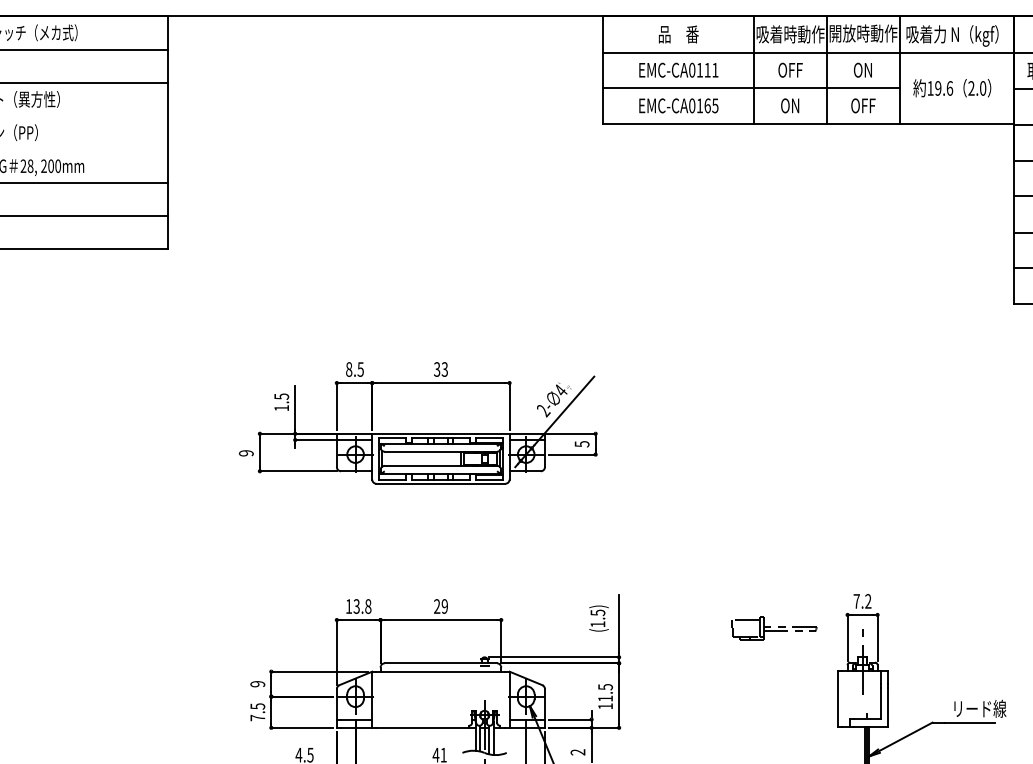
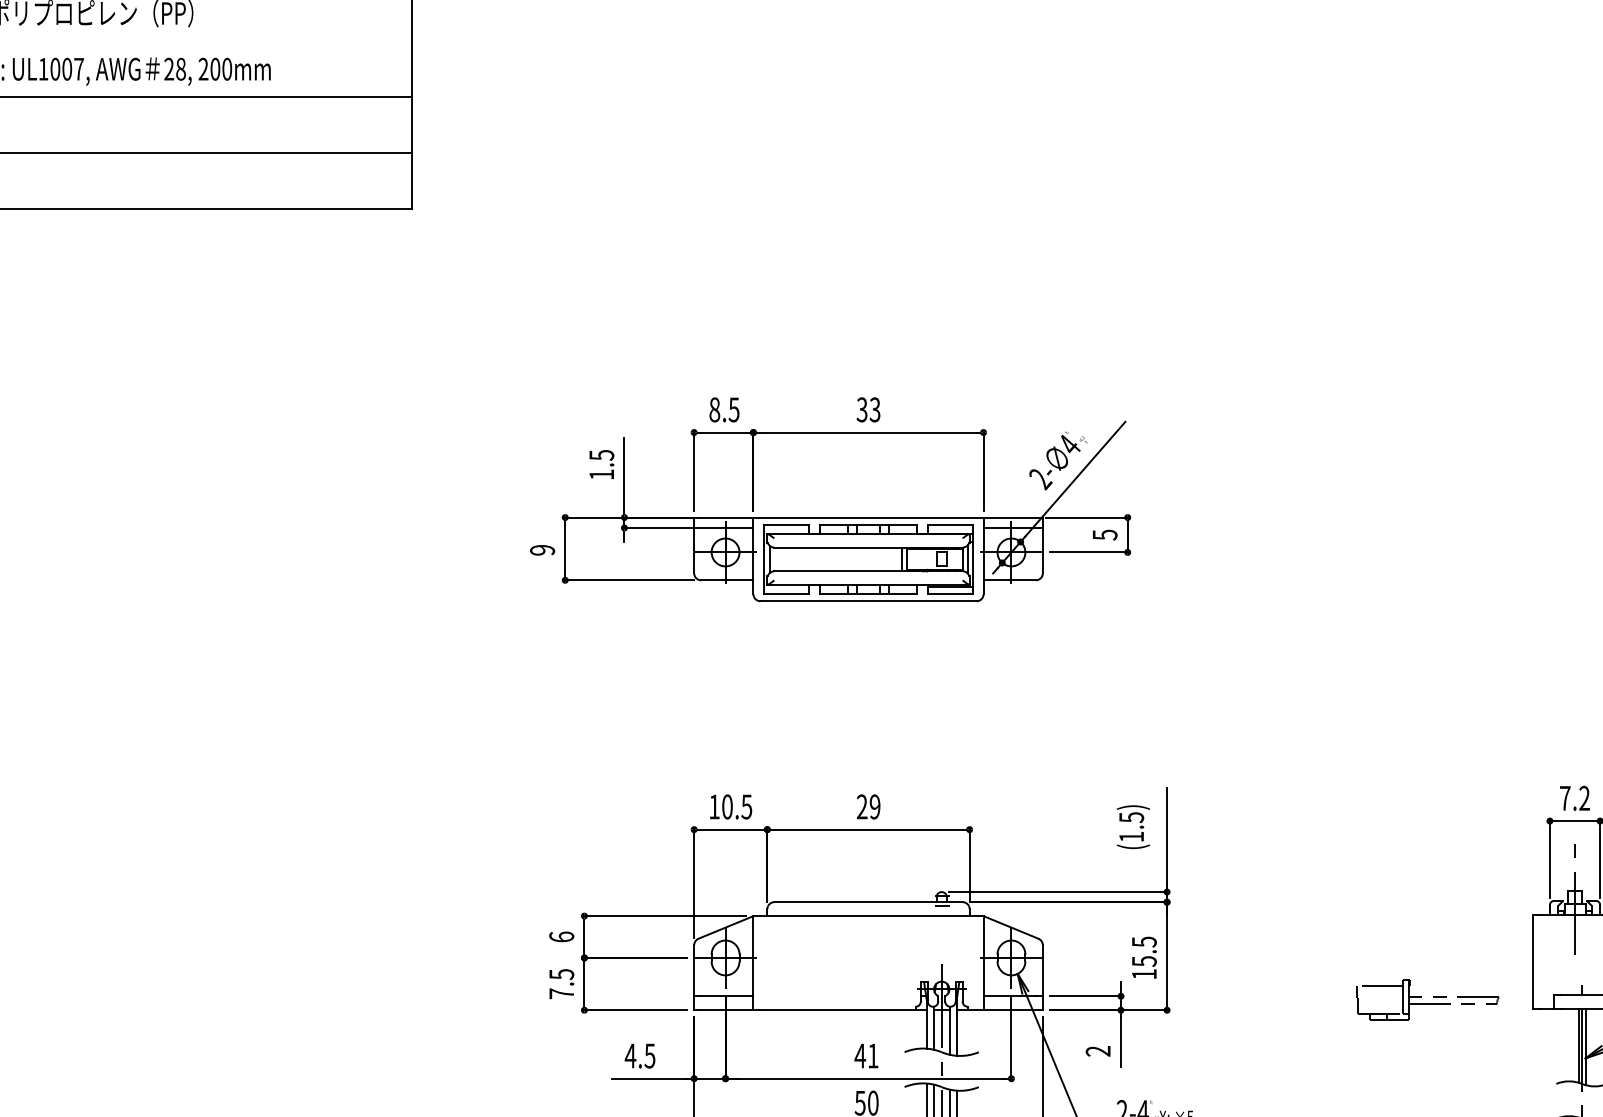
text: (362, 606) -> (737, 806), 13.8 -> 10.5
part: (774, 628) -> (1427, 999), moved
text: (257, 684) -> (561, 937), 9 -> 6
text: (605, 698) -> (1144, 961), 11.5 -> 15.5

